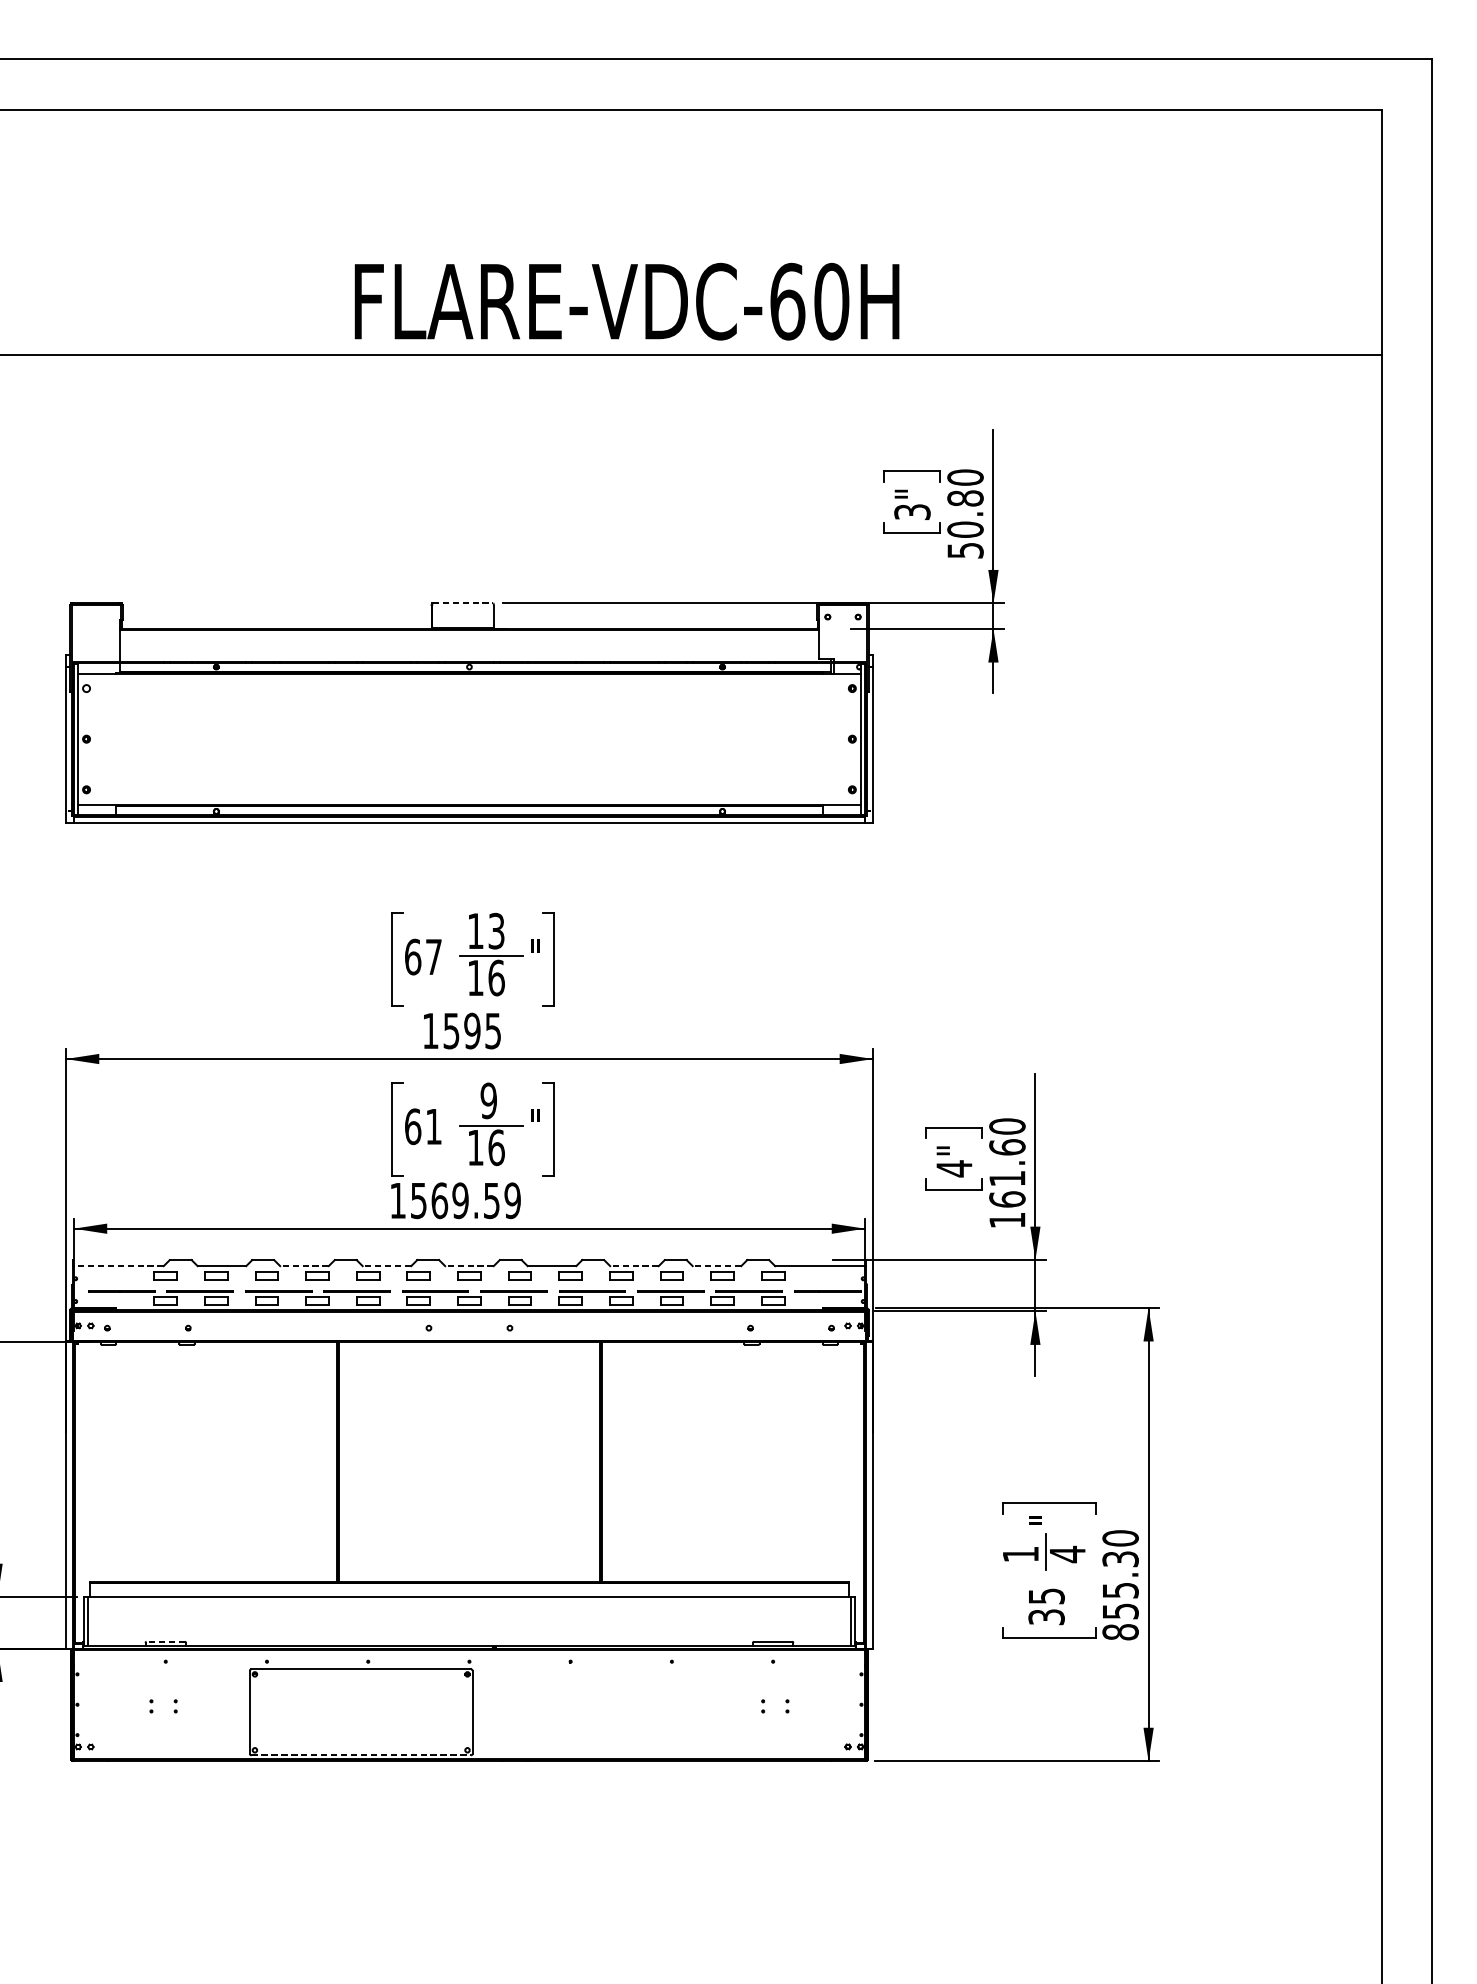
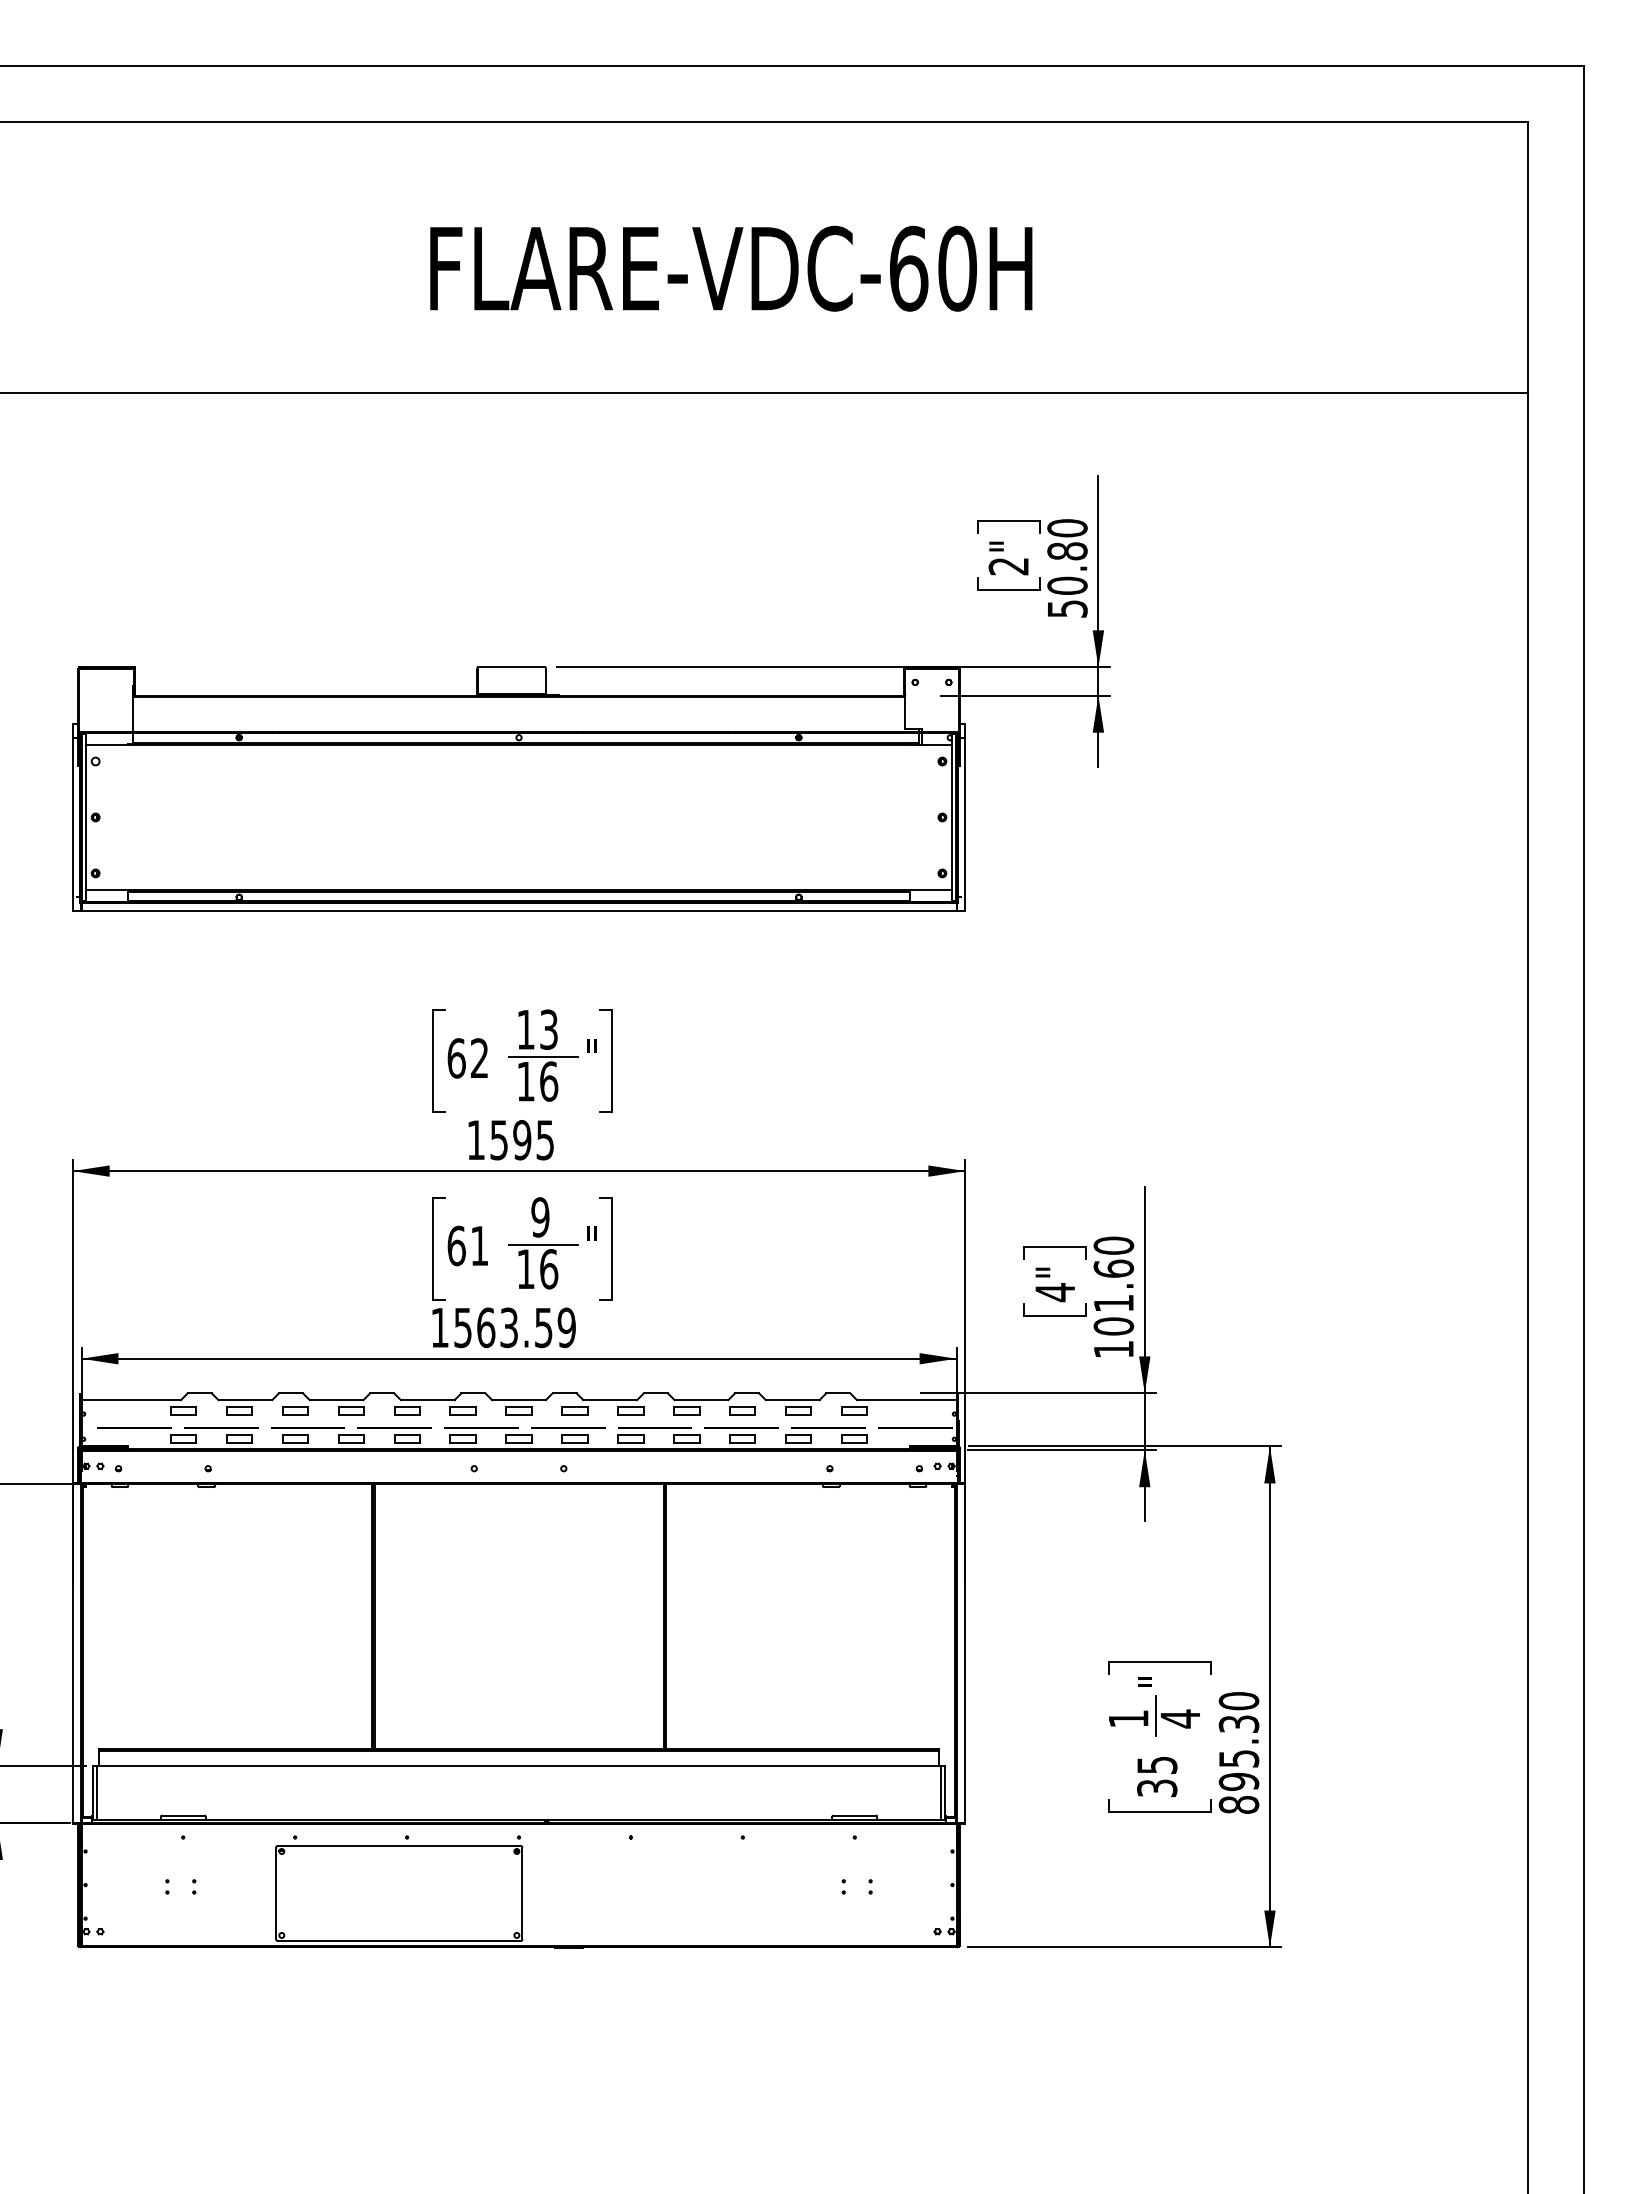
text: (627, 301) -> (731, 268), moved
text: (912, 512) -> (1008, 566), 3" -> 2"
line: (462, 603) -> (511, 667), dashed -> solid
text: (433, 956) -> (479, 1057), 67 -> 62
text: (1007, 1199) -> (1113, 1326), 161.60 -> 101.60
text: (460, 1200) -> (509, 1327), 1569.59 -> 1563.59
line: (118, 1266) -> (130, 1400), dashed -> solid
line: (304, 1266) -> (336, 1400), dashed -> solid
line: (386, 1266) -> (427, 1400), dashed -> solid
line: (469, 1266) -> (519, 1400), dashed -> solid
line: (634, 1266) -> (701, 1400), dashed -> solid
line: (716, 1266) -> (792, 1400), dashed -> solid
text: (1120, 1611) -> (1238, 1781), 855.30 -> 895.30
line: (165, 1641) -> (182, 1815), dashed -> solid
line: (361, 1755) -> (399, 1941), dashed -> solid

